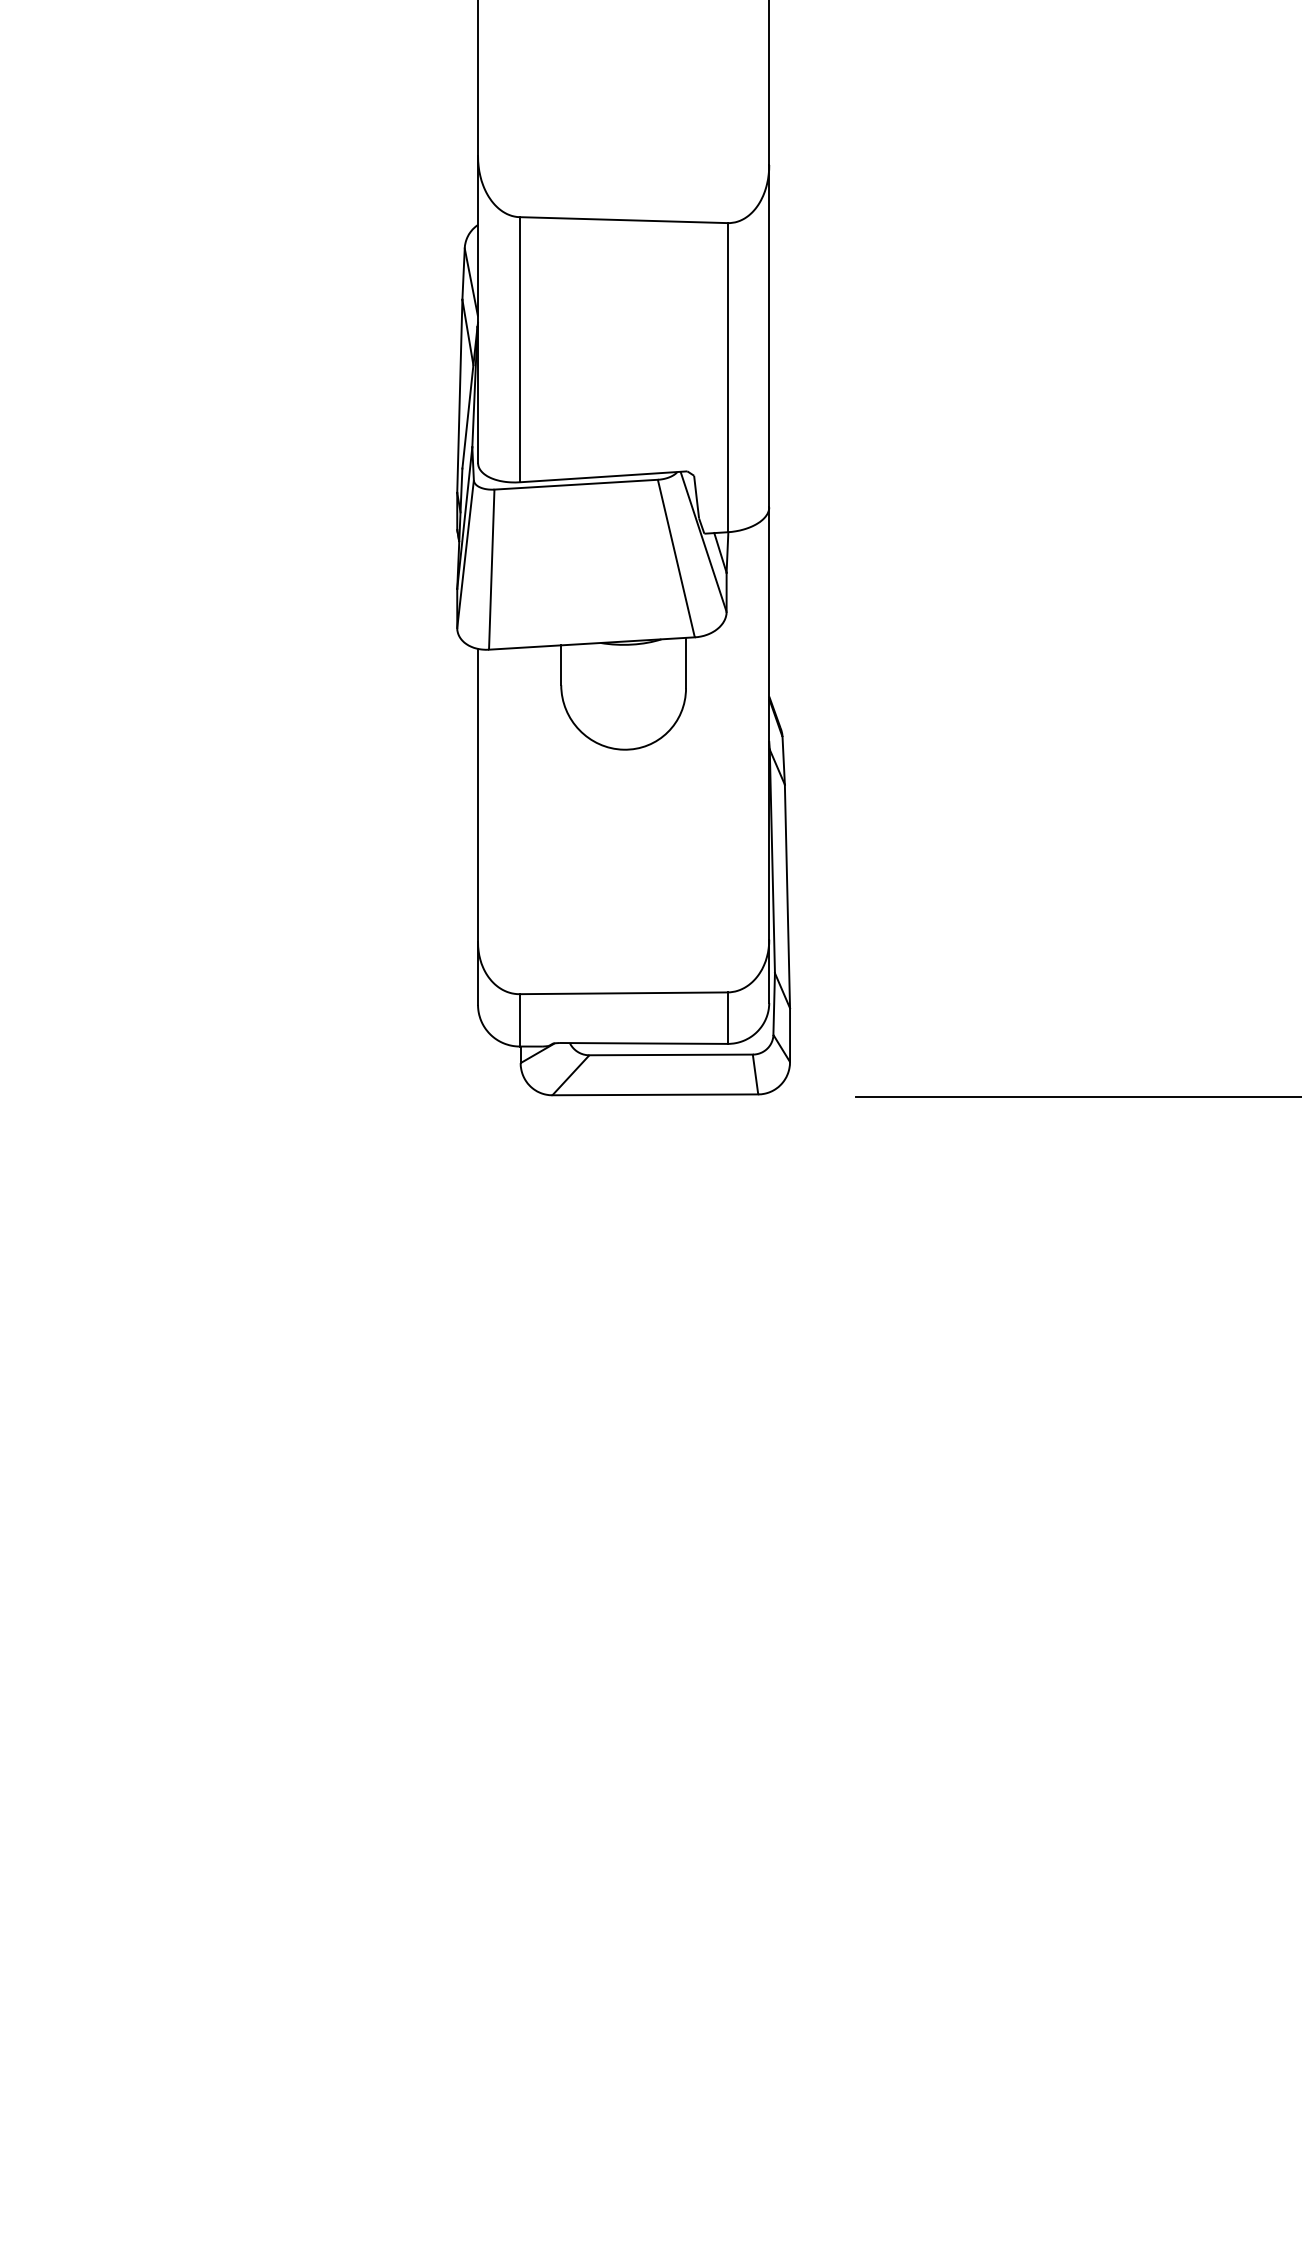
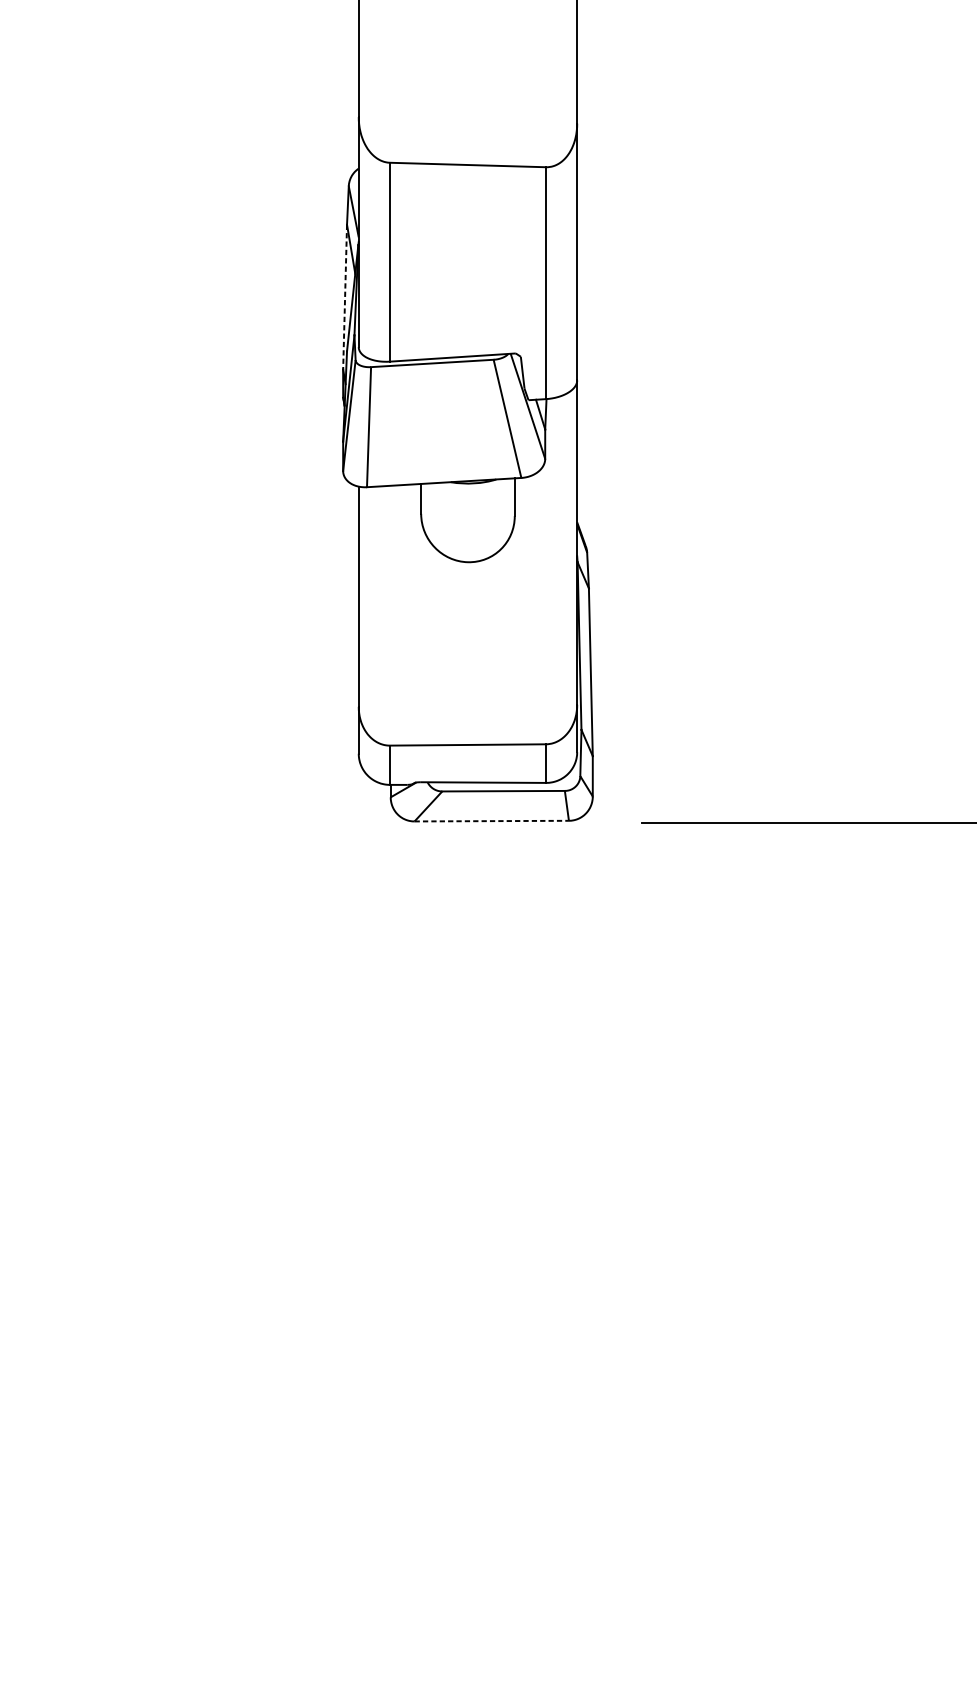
line: (459, 396) -> (344, 297), solid -> dashed
line: (655, 1094) -> (491, 820), solid -> dashed

